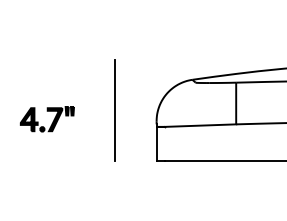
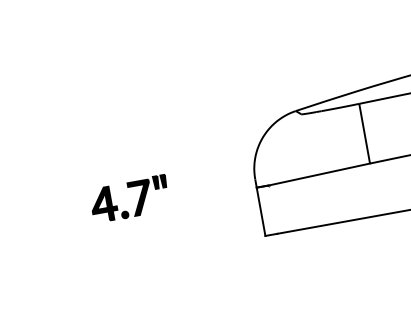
line: (114, 110) -> (192, 175), removed
part: (52, 121) -> (137, 201), moved

